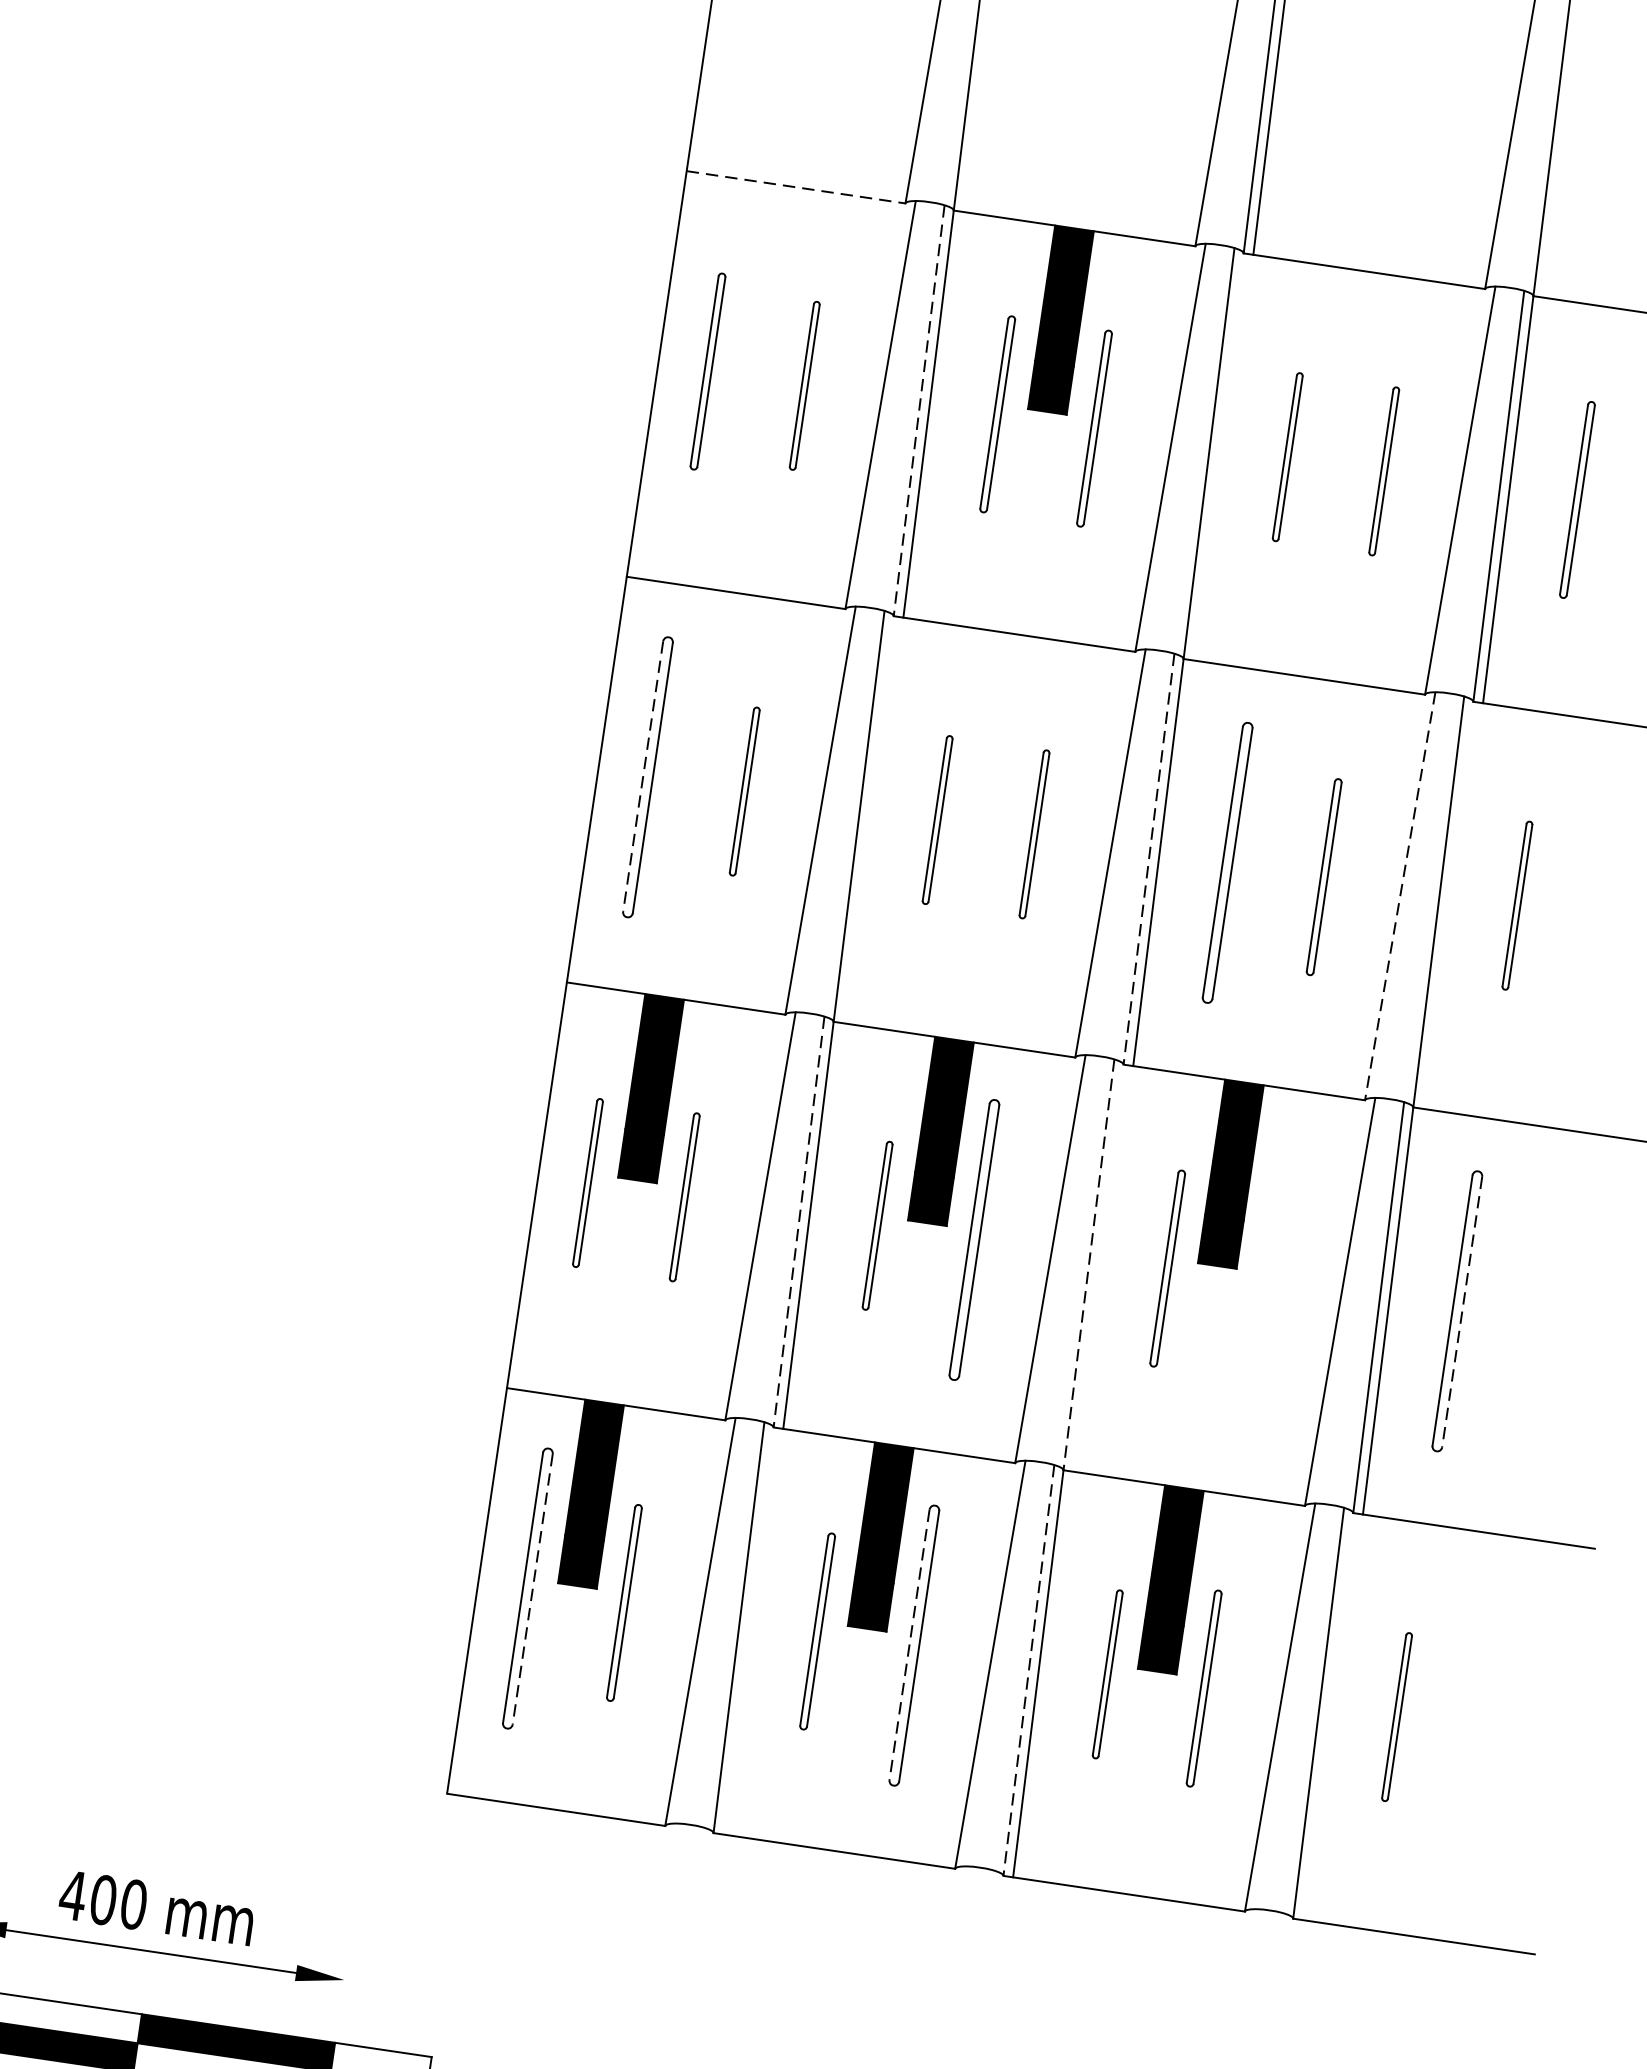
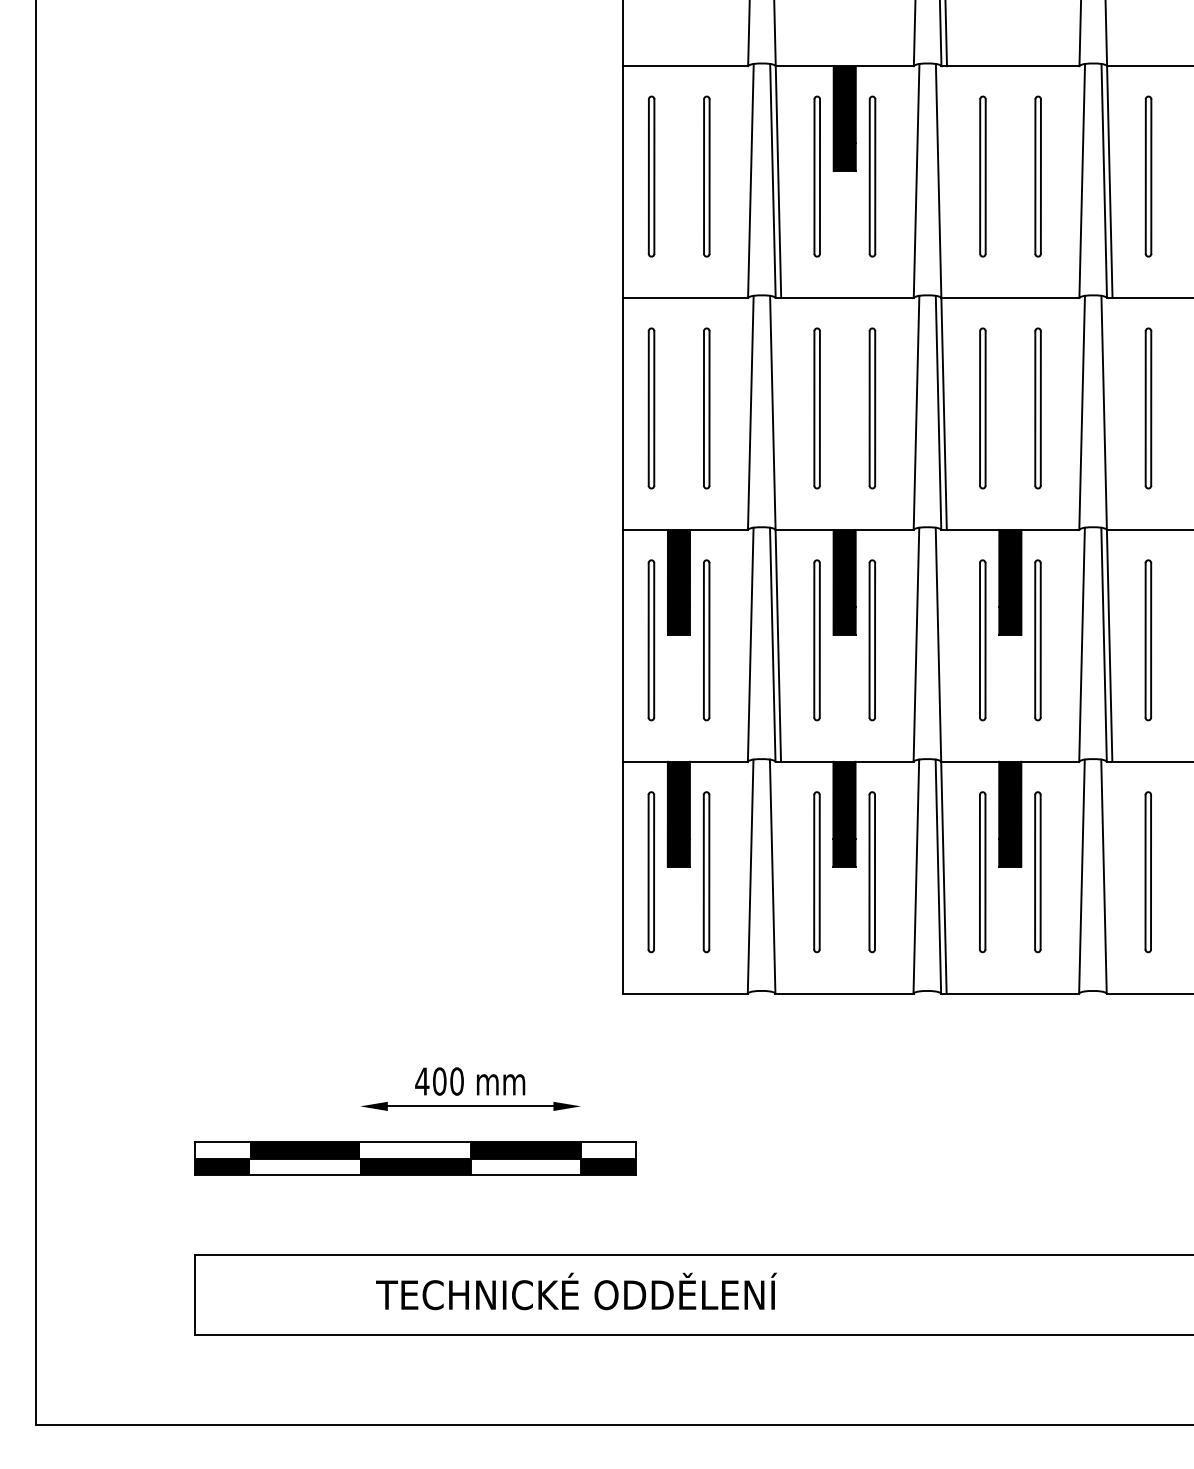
line: (795, 187) -> (685, 66), dashed -> solid
part: (707, 371) -> (651, 176), size x1.43
part: (804, 385) -> (706, 176), size x1.67
line: (918, 411) -> (772, 181), dashed -> solid
part: (996, 414) -> (816, 176), size x1.43
part: (1094, 428) -> (872, 176), size x1.43
part: (1286, 456) -> (982, 176), size x1.67
part: (1383, 471) -> (1037, 176), size x1.67
part: (1577, 499) -> (1148, 176), size x1.43
line: (642, 776) -> (648, 408), dashed -> solid
part: (744, 791) -> (706, 408), size x1.67
part: (936, 819) -> (816, 408), size x1.67
part: (1034, 834) -> (872, 408), size x1.67
line: (1148, 860) -> (938, 413), dashed -> solid
part: (1323, 877) -> (1037, 408), size x1.43
line: (1400, 897) -> (1082, 413), dashed -> solid
part: (1517, 905) -> (1148, 408), size x1.67
part: (588, 1183) -> (651, 640), size x1.67
part: (684, 1197) -> (706, 640), size x1.67
line: (798, 1223) -> (772, 645), dashed -> solid
part: (876, 1225) -> (816, 640), size x1.67
line: (1088, 1266) -> (938, 645), dashed -> solid
part: (1167, 1268) -> (982, 640), size x1.43
part: (1263, 1282) -> (1037, 640), added
line: (1462, 1312) -> (1151, 640), dashed -> solid
line: (533, 1589) -> (654, 872), dashed -> solid
part: (624, 1603) -> (706, 872), size x1.43
part: (816, 1631) -> (816, 872), size x1.43
line: (909, 1645) -> (869, 872), dashed -> solid
line: (1028, 1671) -> (938, 877), dashed -> solid
part: (1107, 1674) -> (982, 872), size x1.67
part: (1203, 1688) -> (1037, 872), size x1.43
part: (1395, 1717) -> (1147, 872), size x1.67

